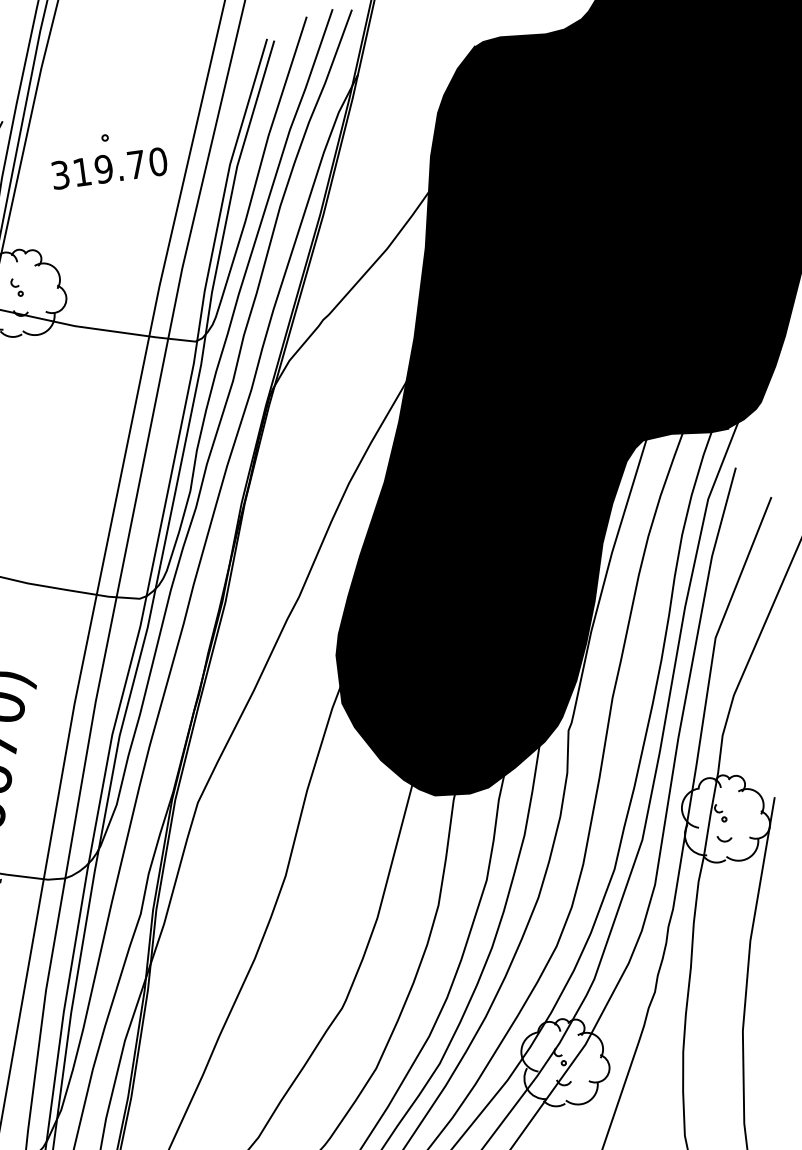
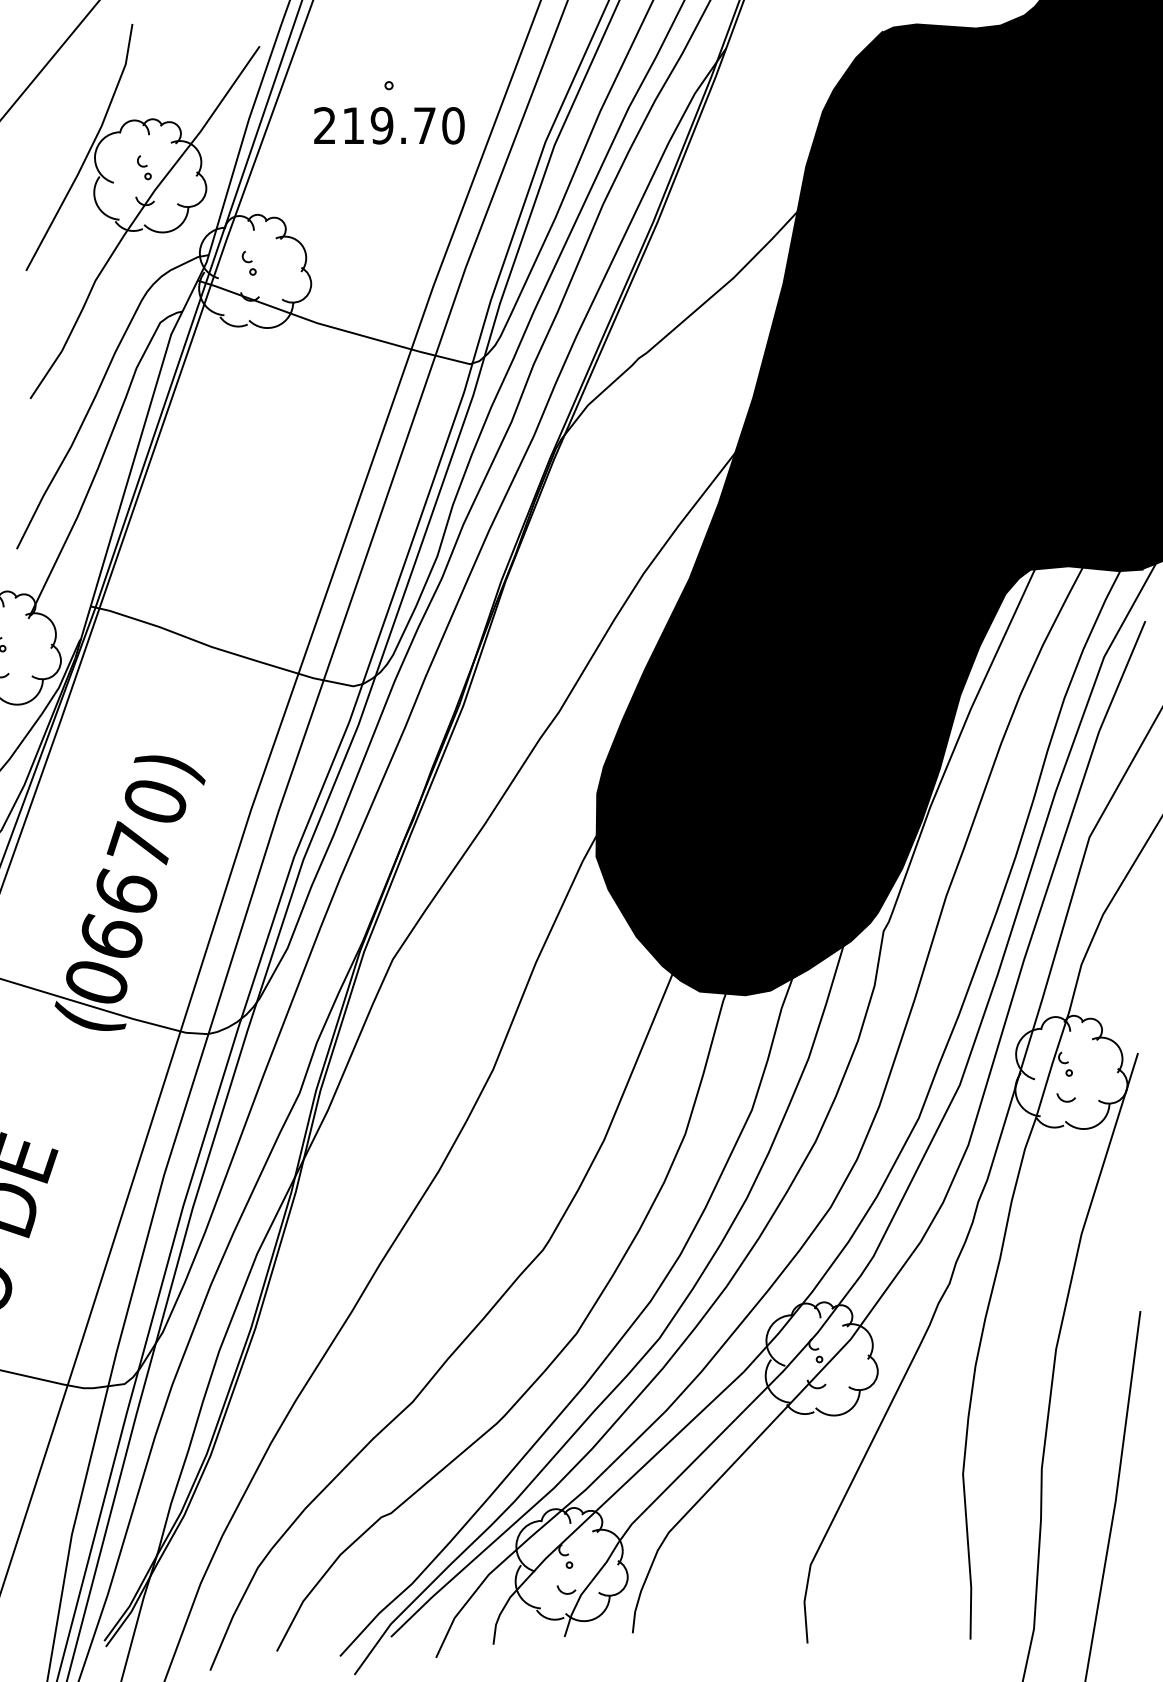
text: (60, 174) -> (324, 125), 319.70 -> 219.70

